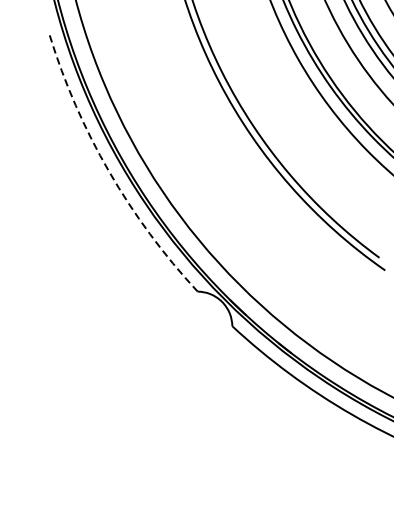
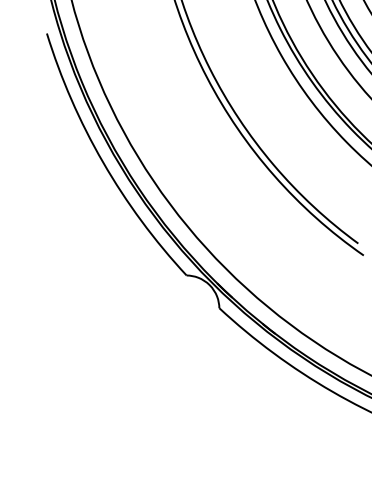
arc: (109, 171) -> (103, 162), dashed -> solid

